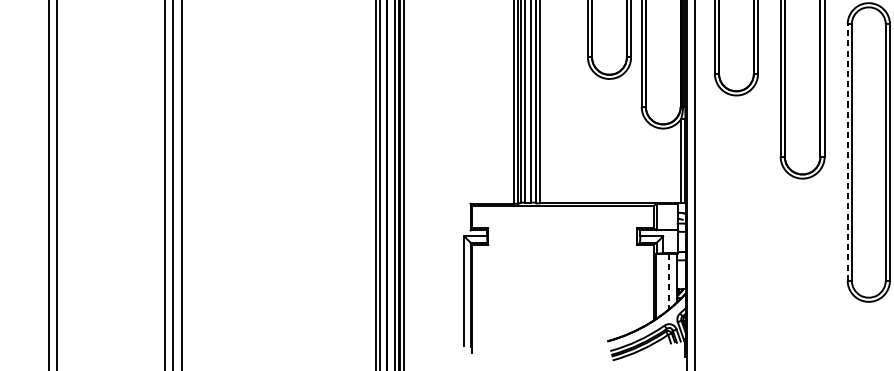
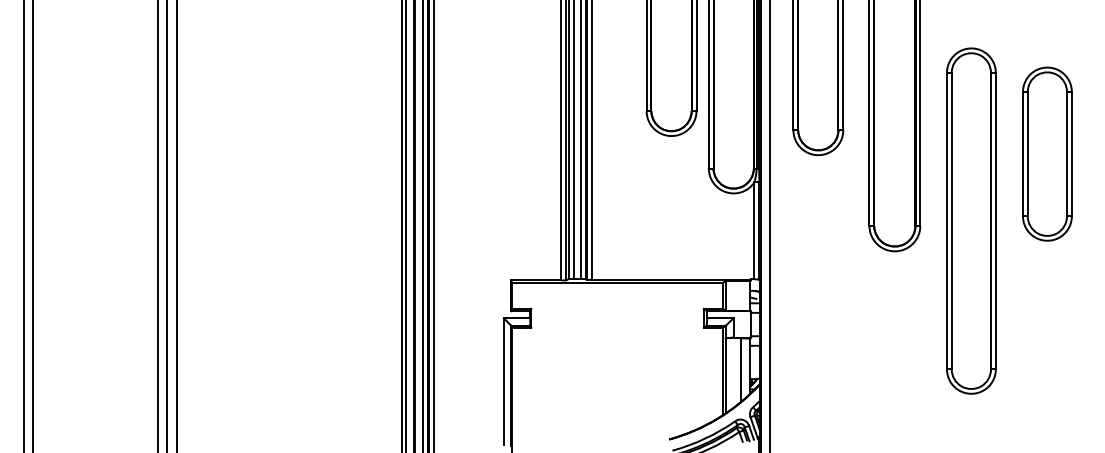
line: (848, 151) -> (947, 220), dashed -> solid
line: (669, 281) -> (740, 370), dashed -> solid

